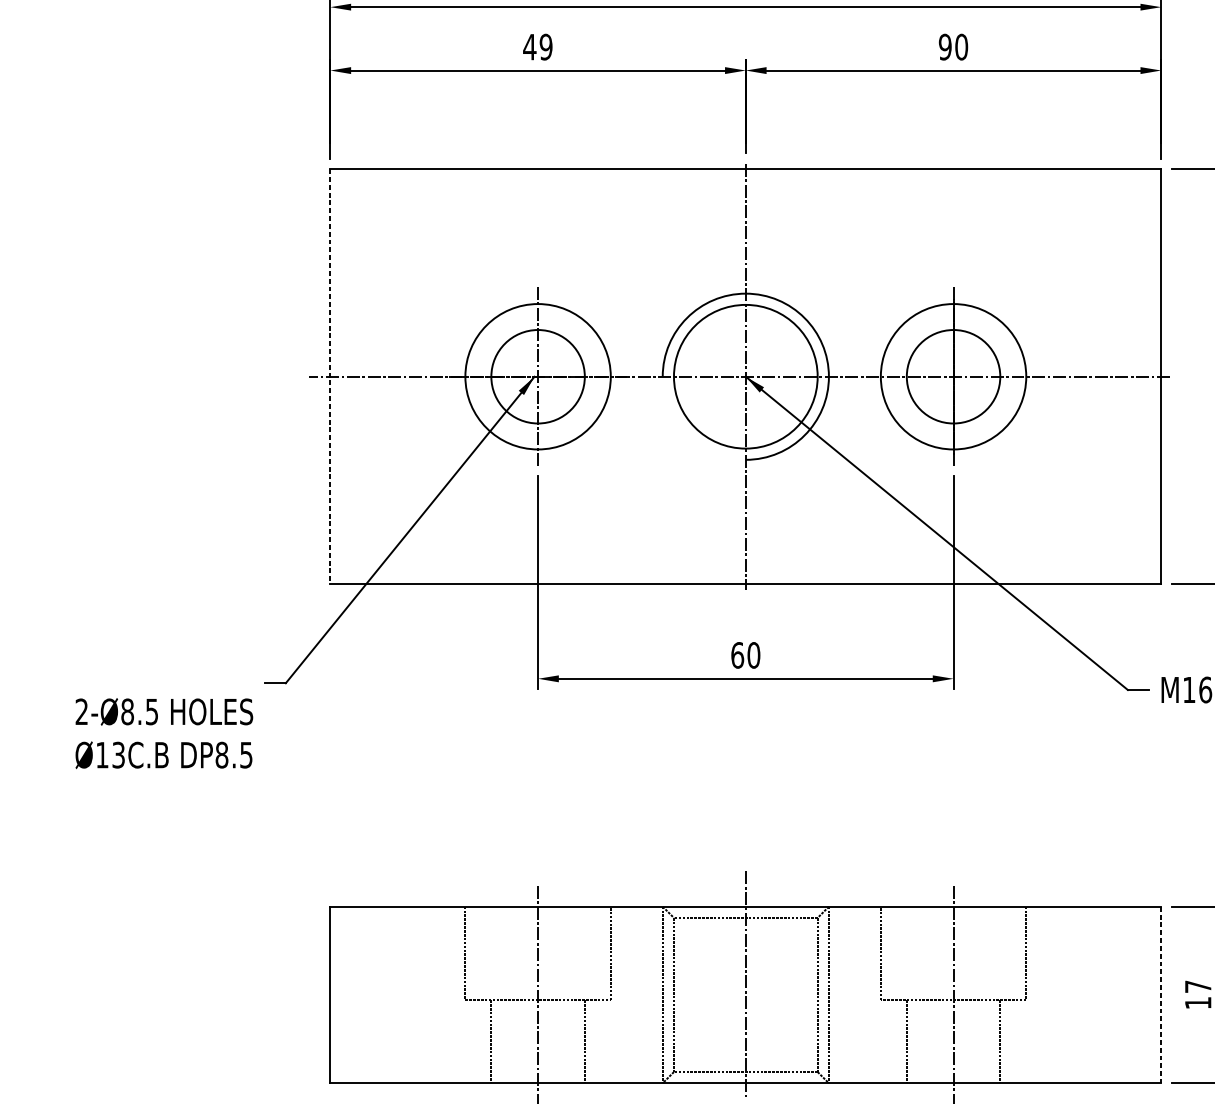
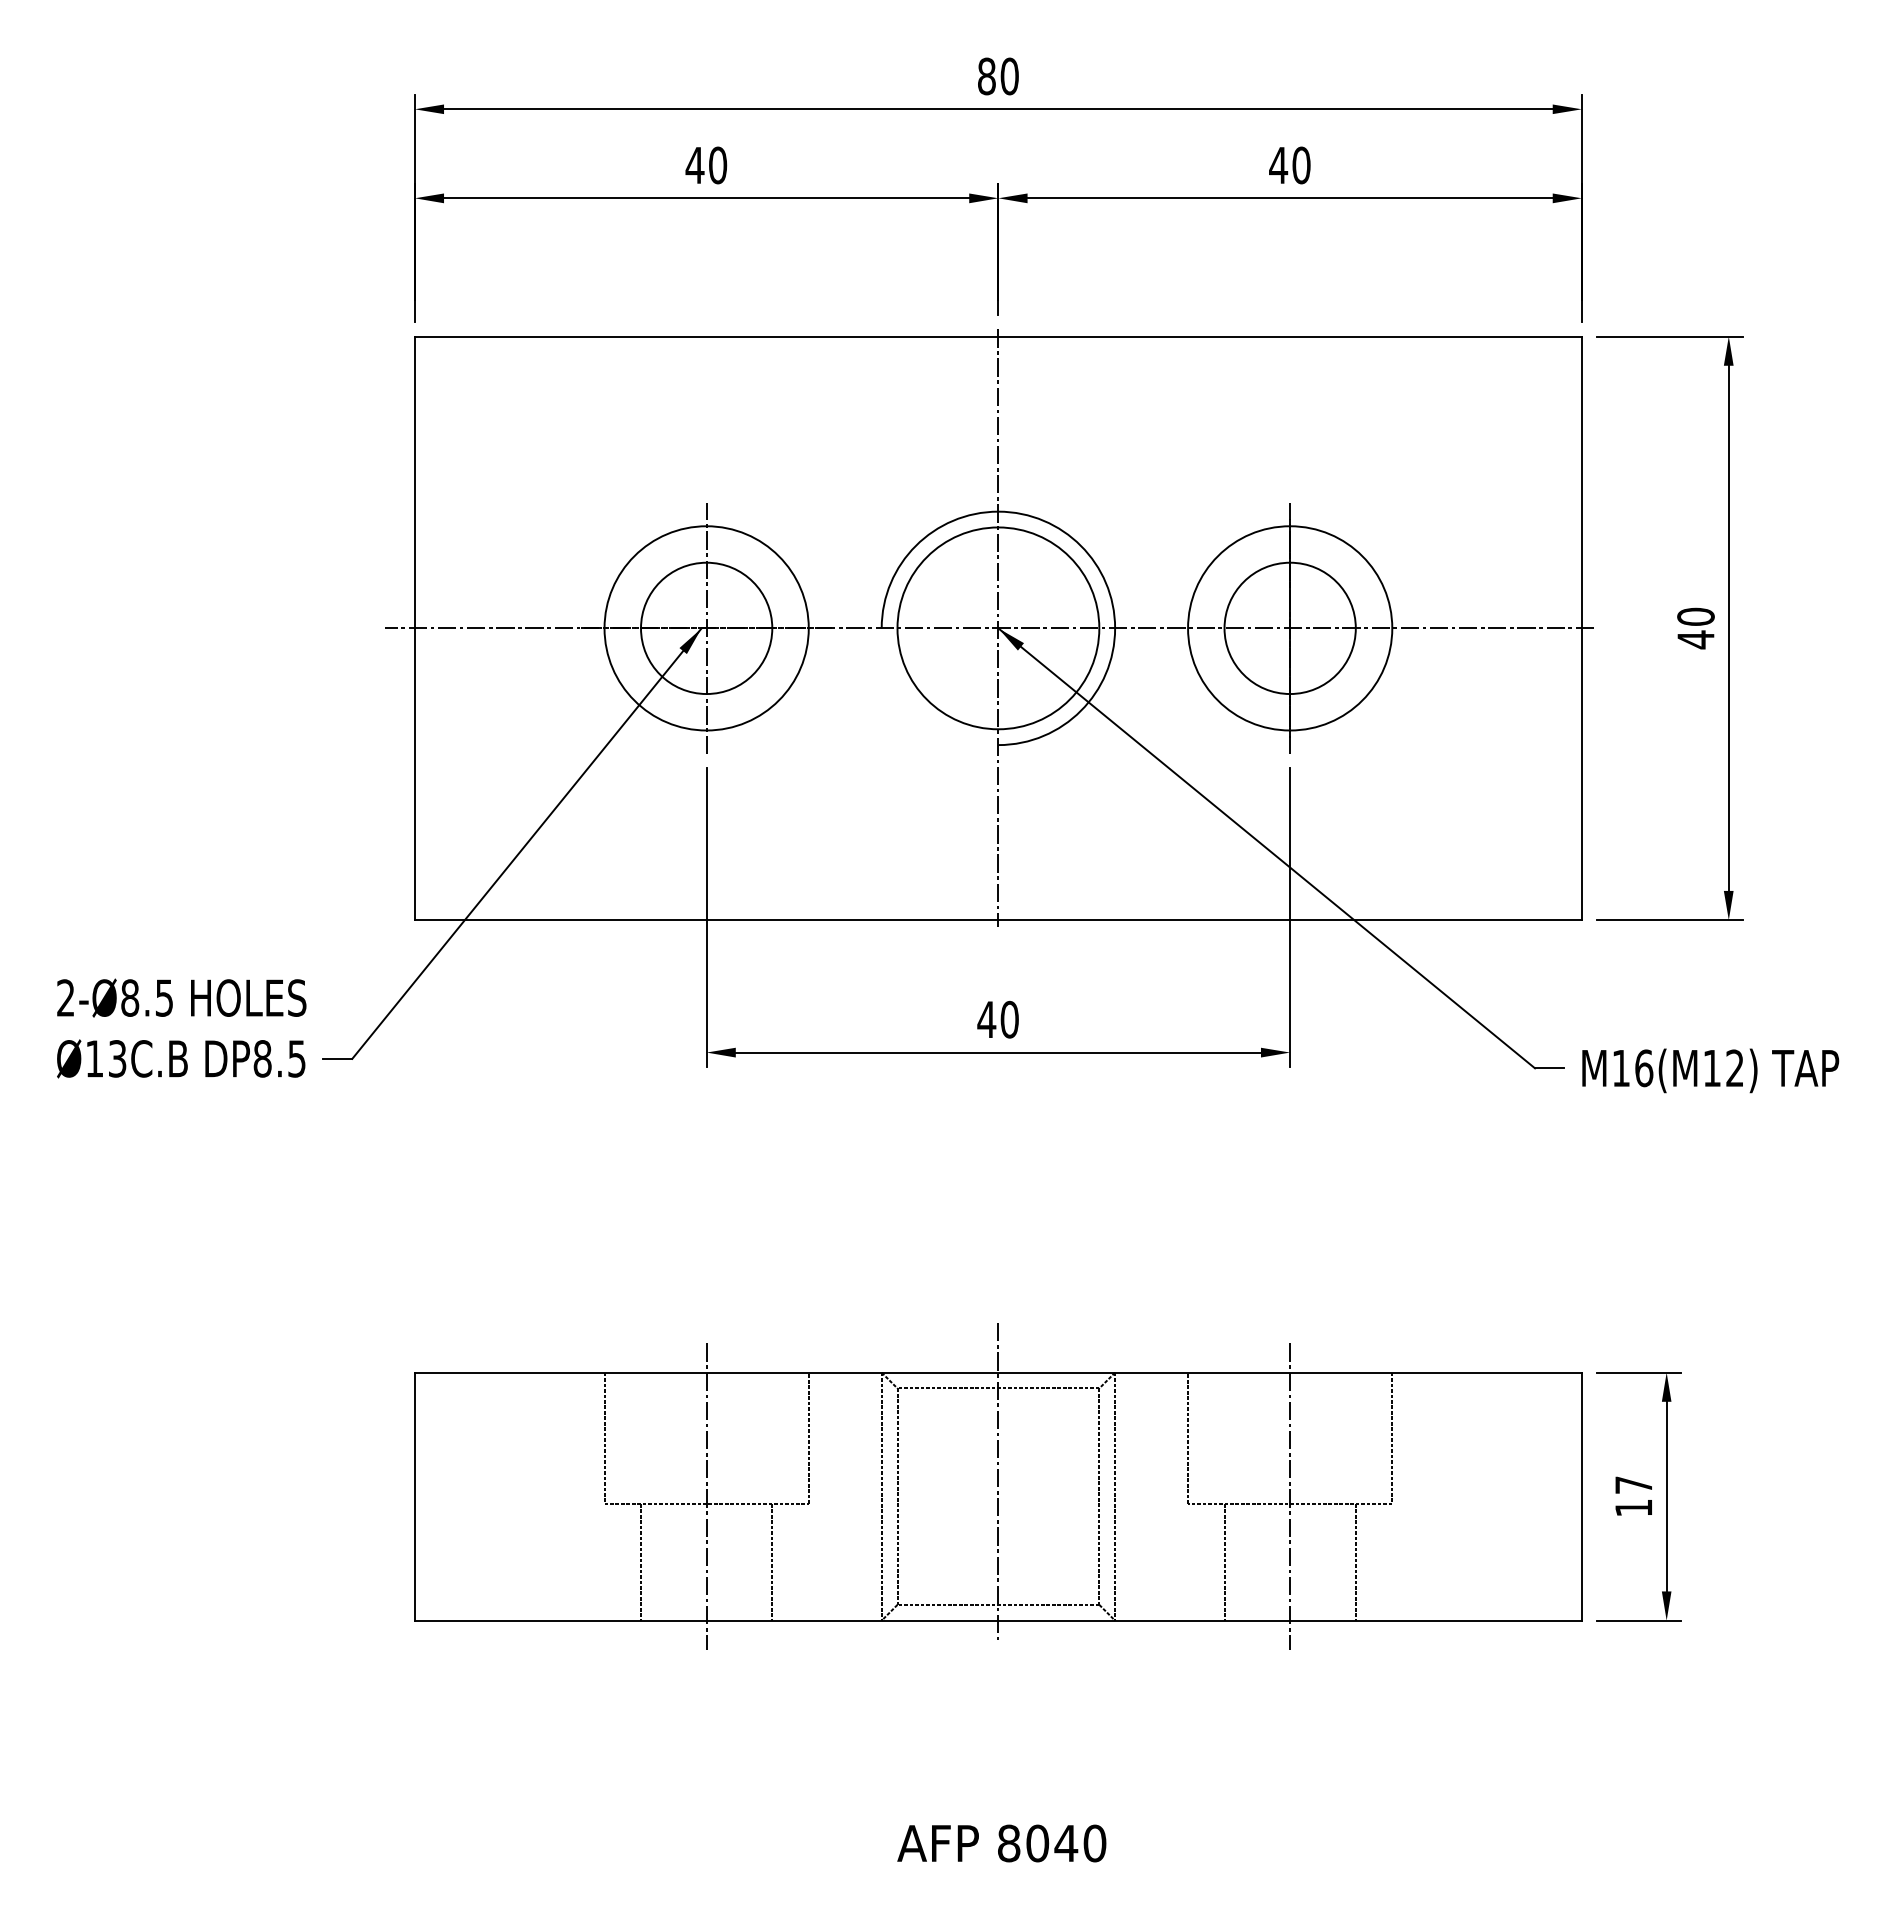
text: (546, 47) -> (718, 165), 49 -> 40
text: (945, 47) -> (1278, 165), 90 -> 40
line: (330, 376) -> (414, 628), dashed -> solid
text: (737, 655) -> (986, 1019), 60 -> 40
text: (164, 733) -> (181, 1028), moved
line: (1160, 994) -> (1581, 1496), dashed -> solid

